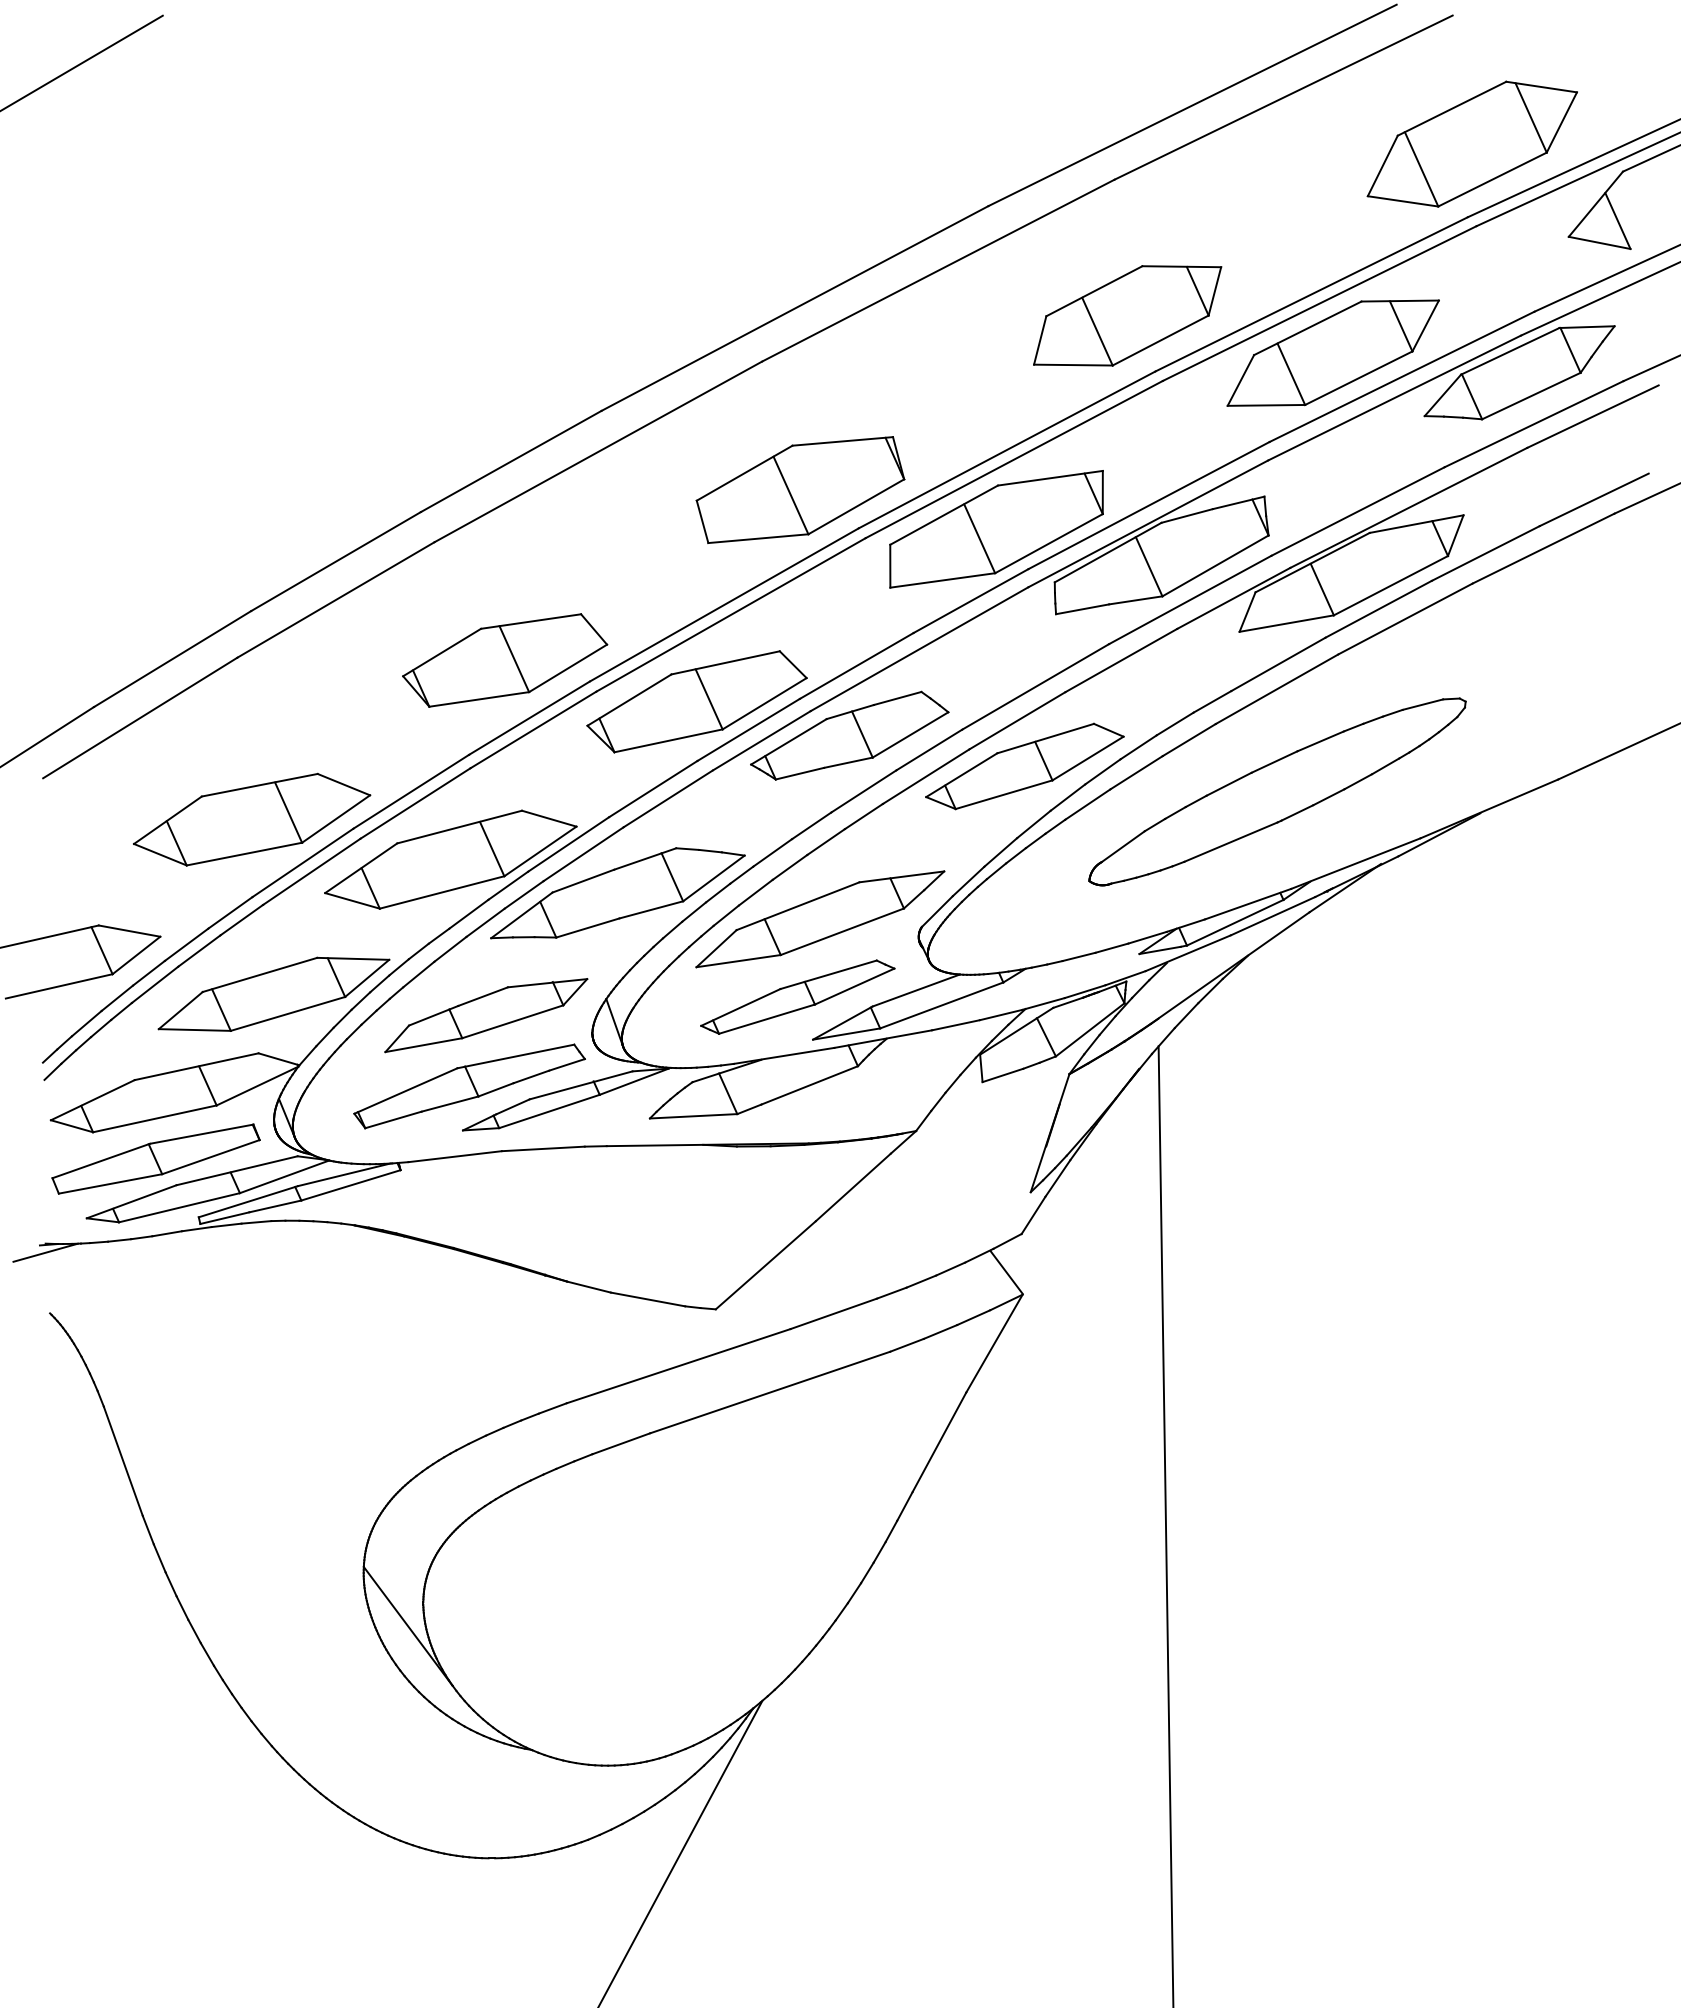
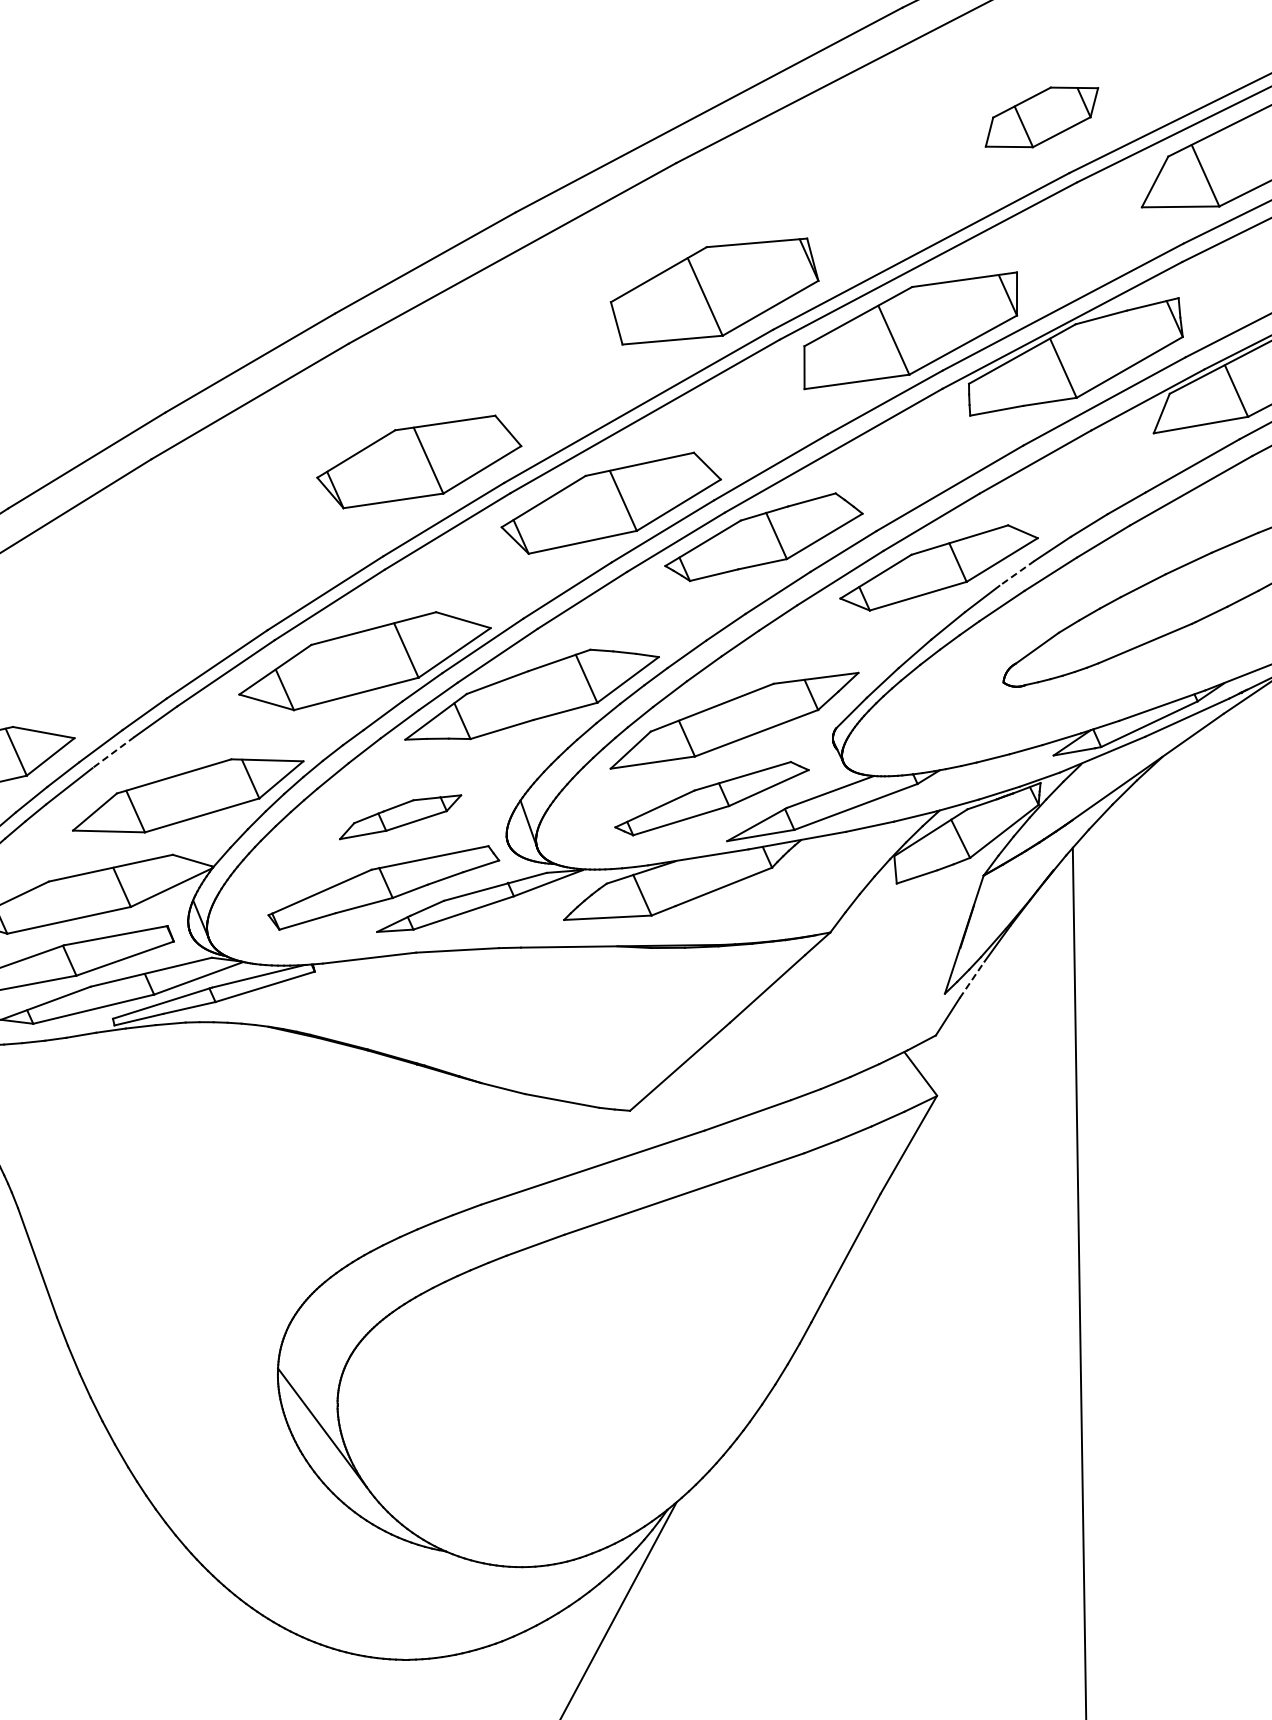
part: (1127, 315) -> (1041, 116), size x0.6
line: (1102, 771) -> (1016, 572), solid -> dashed
part: (252, 819) -> (166, 620), removed
line: (198, 951) -> (112, 752), solid -> dashed
part: (486, 1015) -> (400, 816), size x0.6
line: (1058, 1178) -> (972, 979), solid -> dashed

